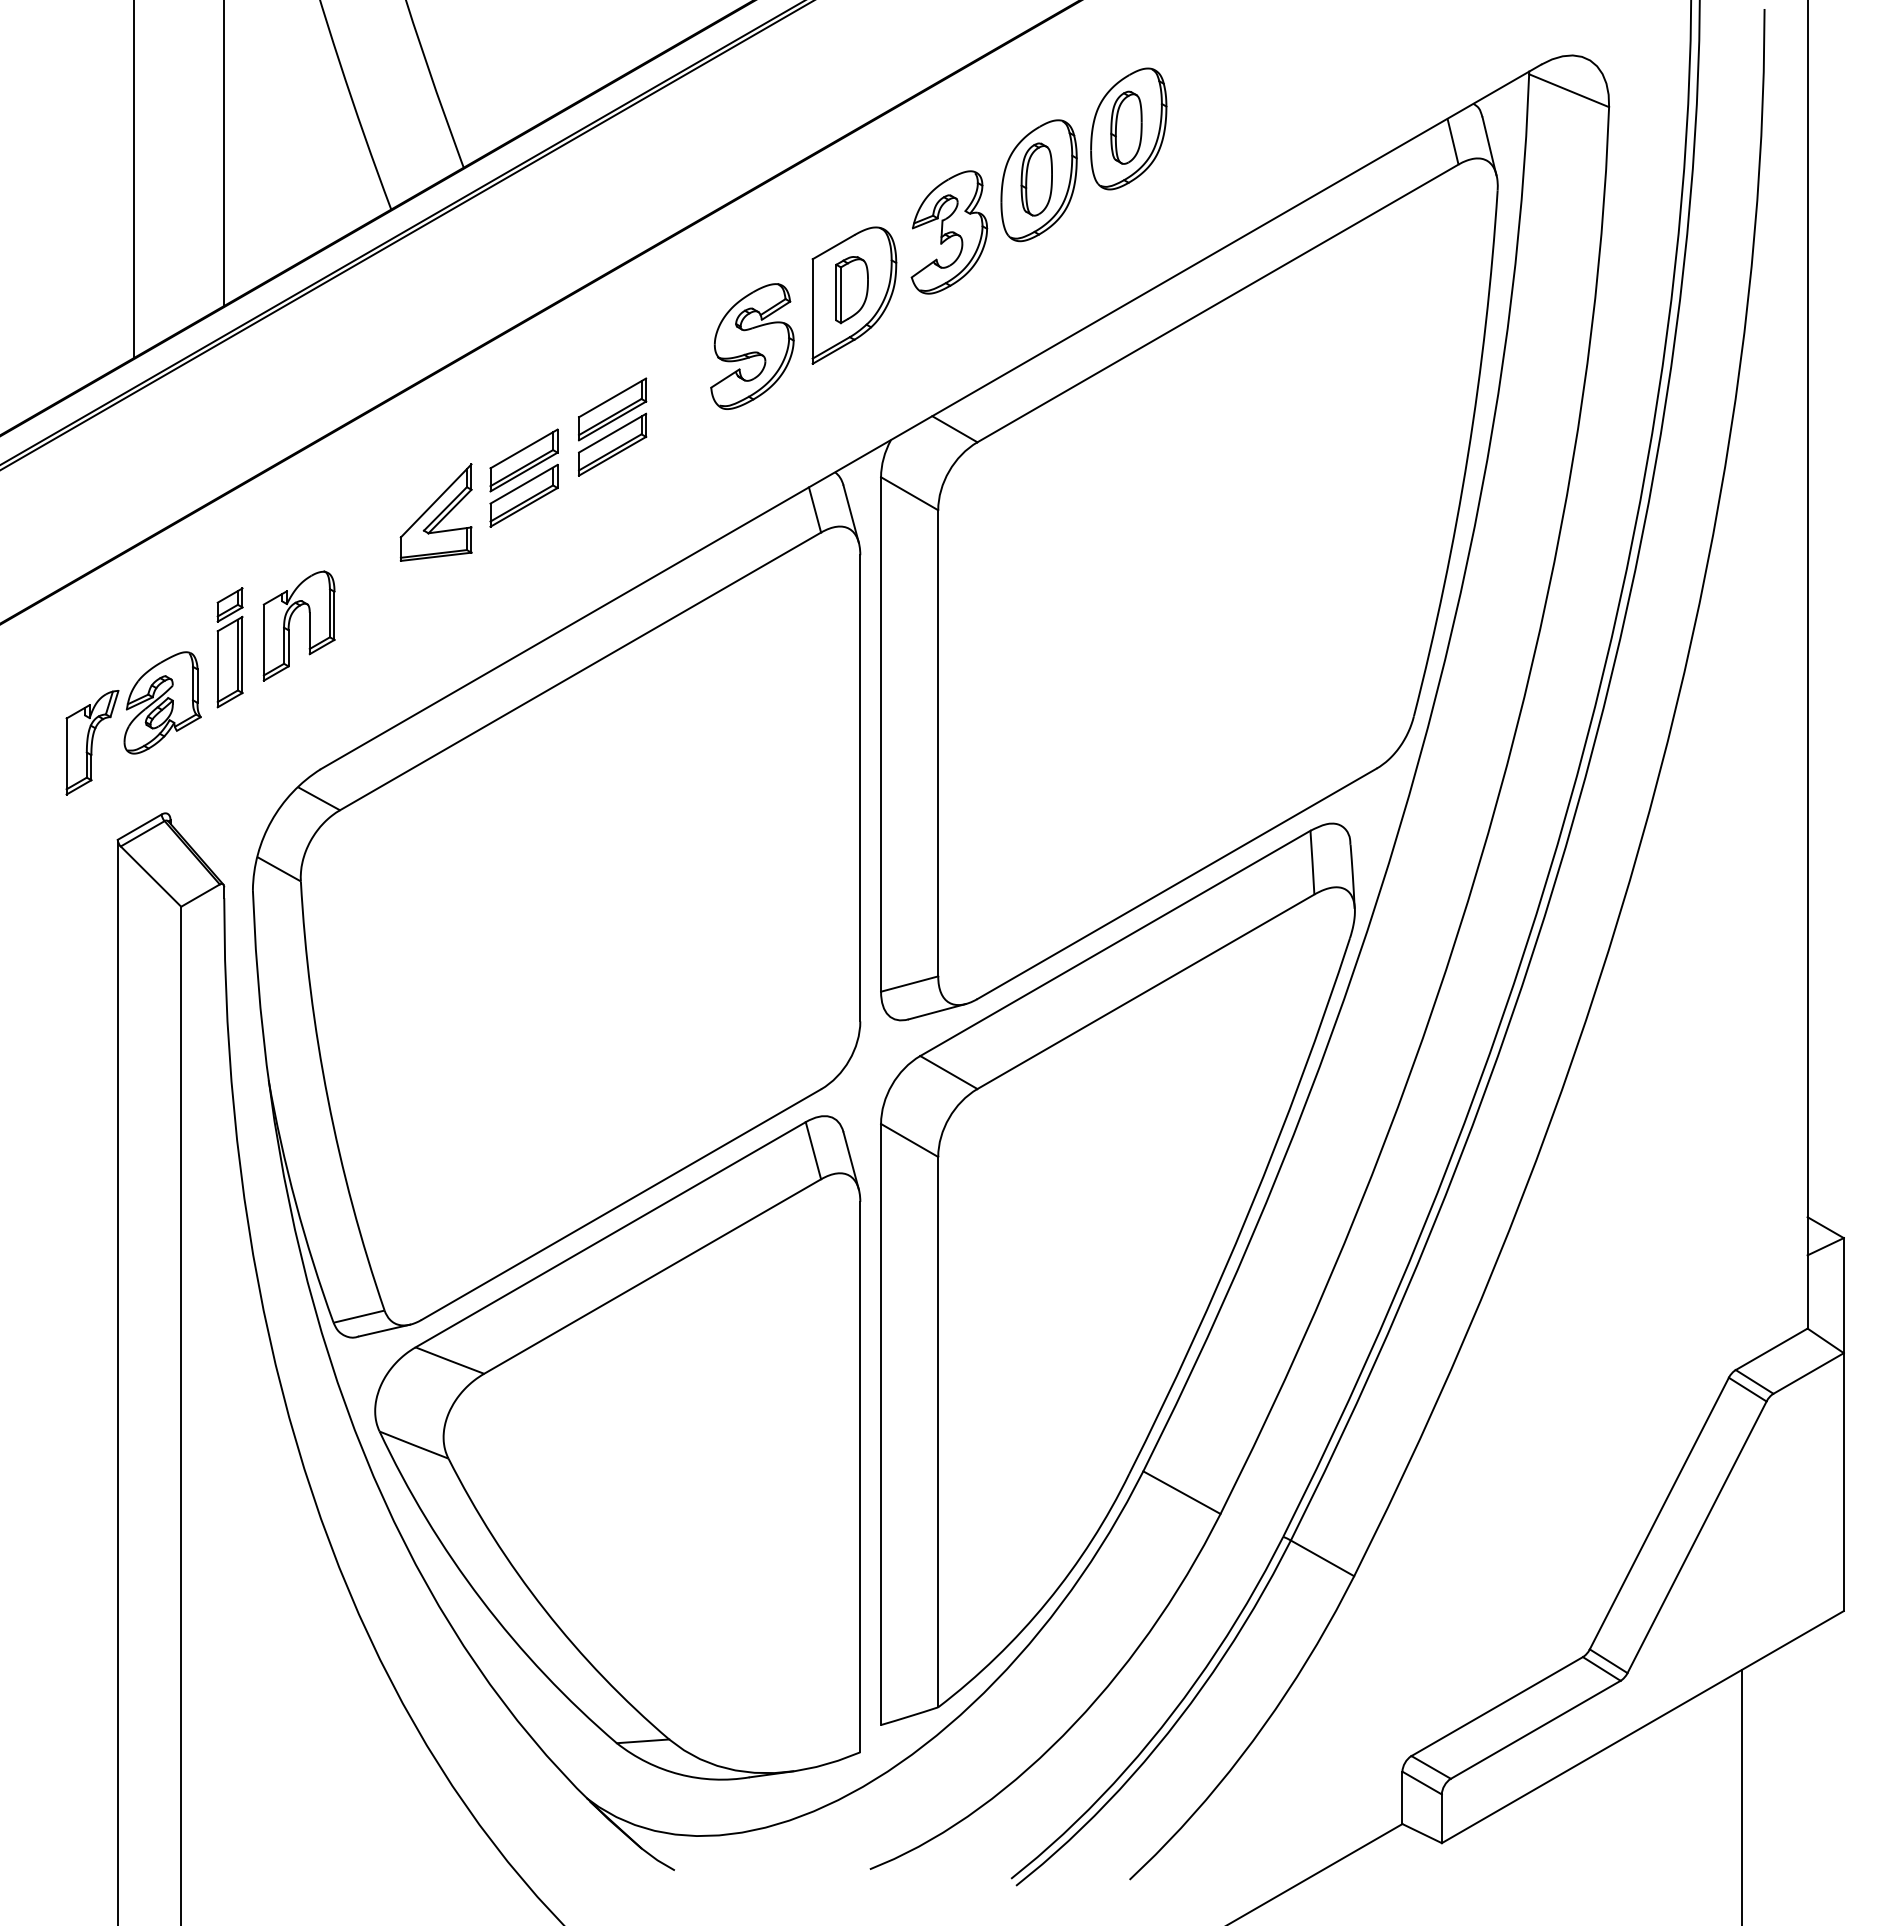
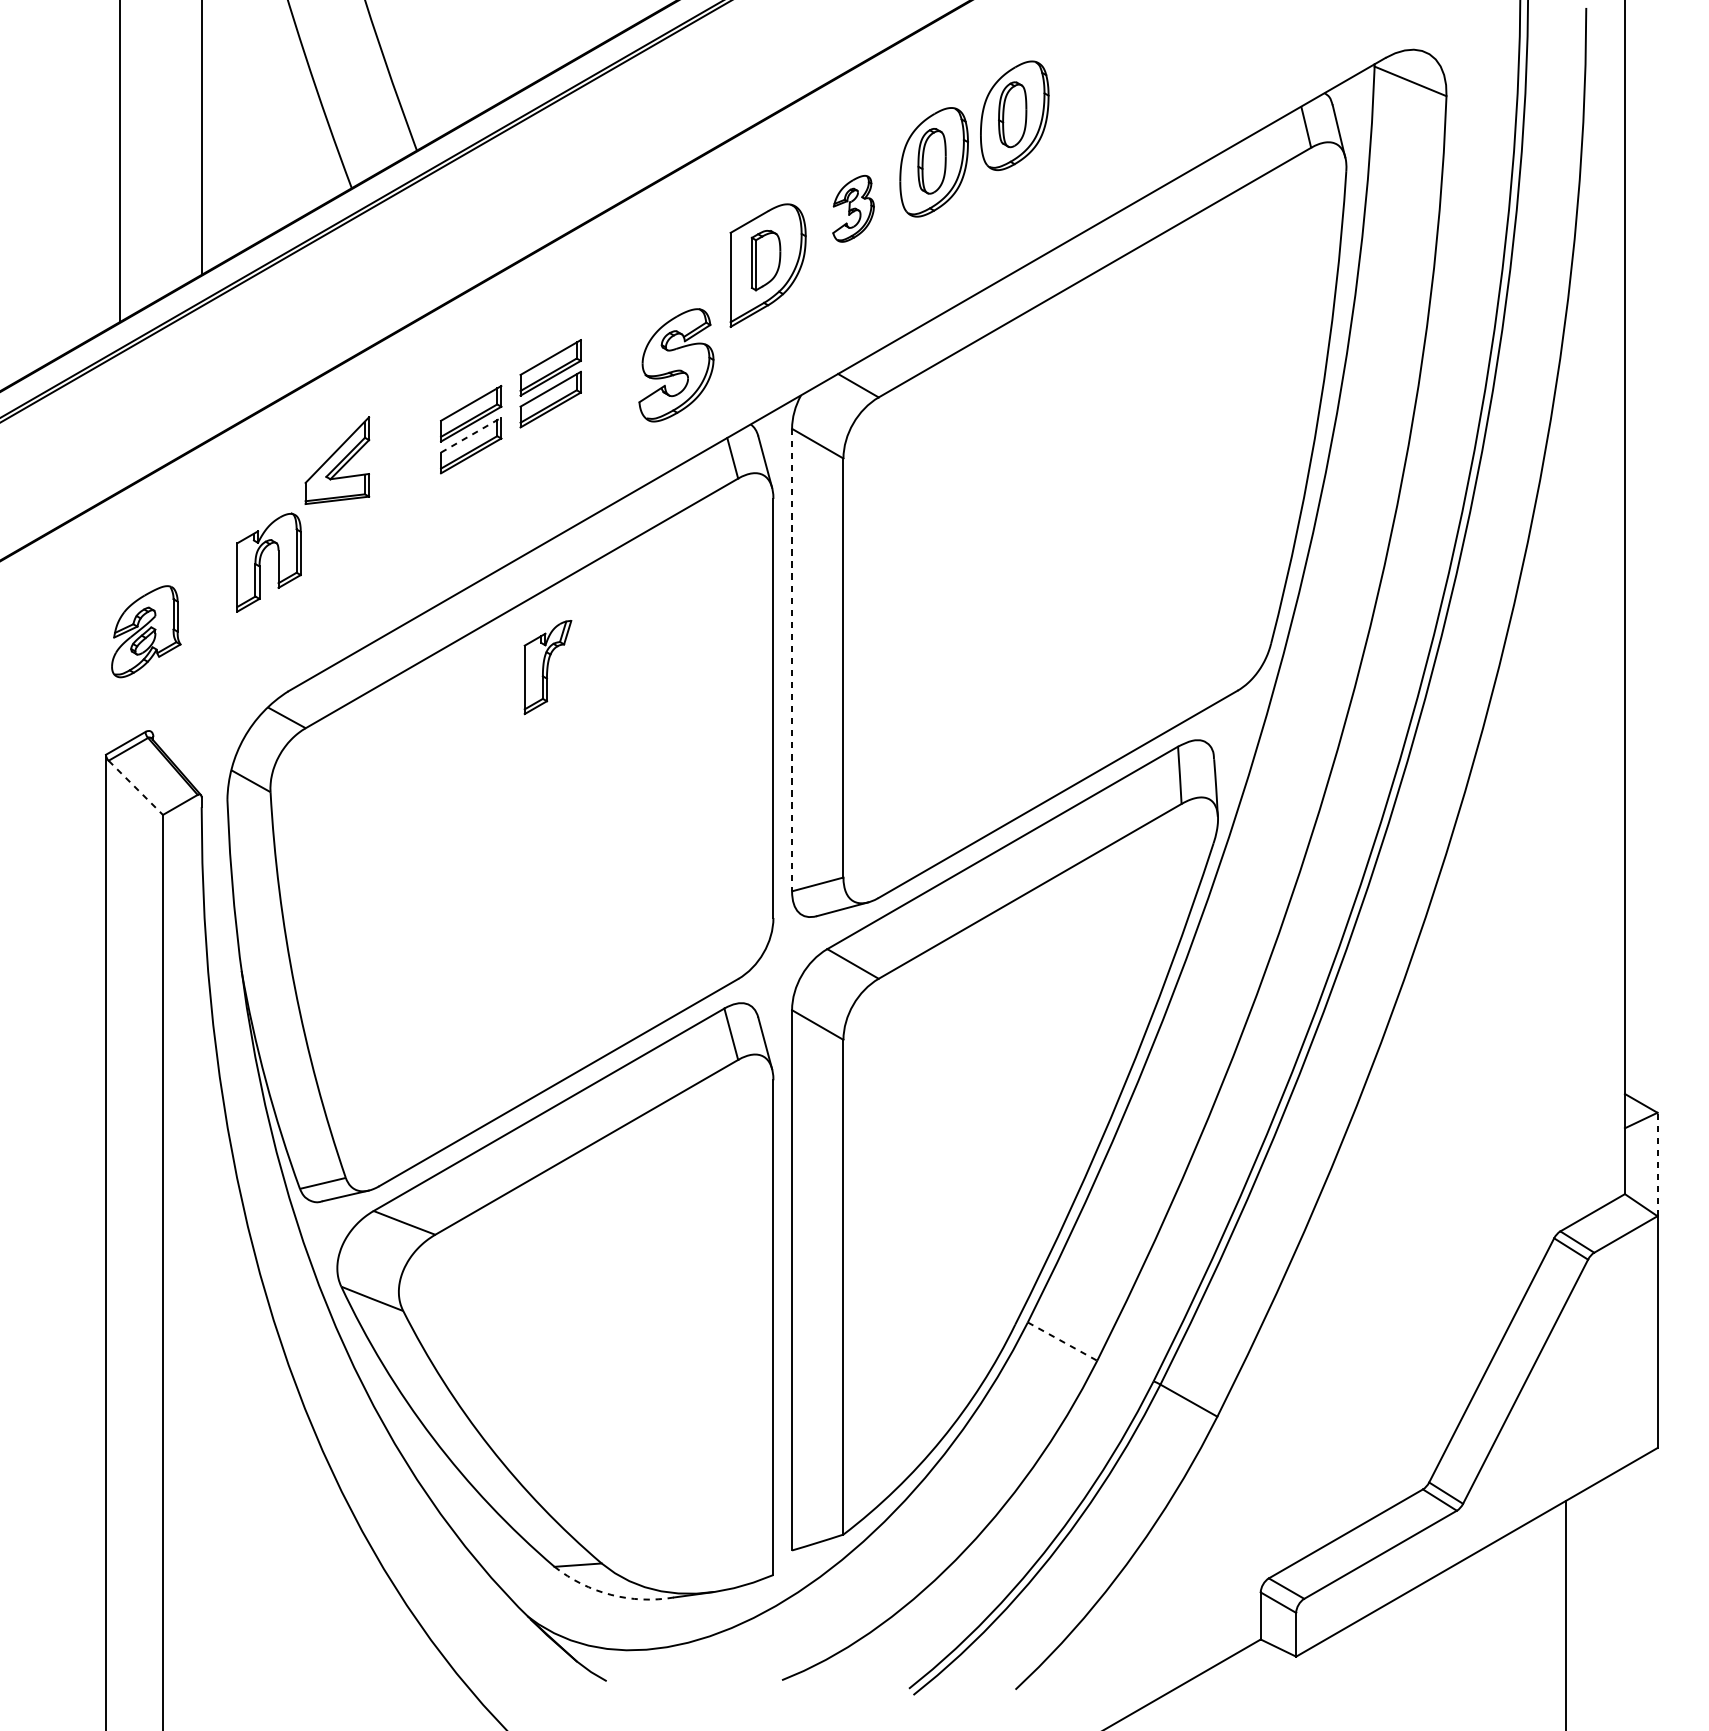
part: (949, 232) -> (853, 208), size x0.6
part: (752, 346) -> (676, 365), moved
line: (524, 484) -> (471, 435), solid -> dashed
part: (435, 512) -> (336, 460), moved
part: (229, 647) -> (206, 581), removed
line: (881, 734) -> (792, 660), solid -> dashed
part: (92, 742) -> (547, 667), moved
line: (151, 876) -> (136, 787), solid -> dashed
line: (1843, 1295) -> (1657, 1164), solid -> dashed
line: (1182, 1492) -> (1063, 1341), solid -> dashed
arc: (679, 1774) -> (610, 1594), solid -> dashed

